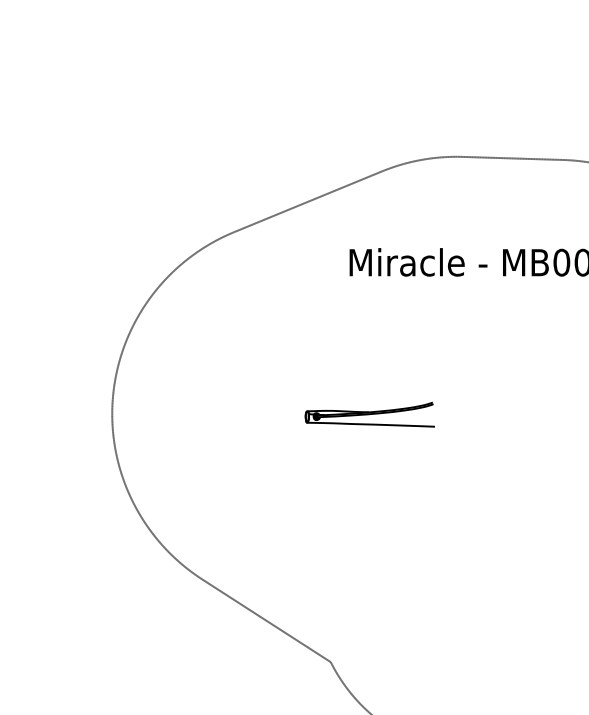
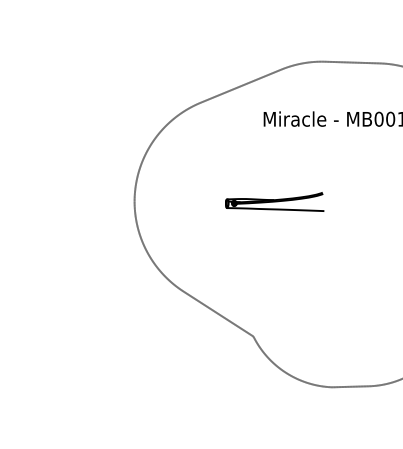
part: (369, 413) -> (274, 201), size x1.4

